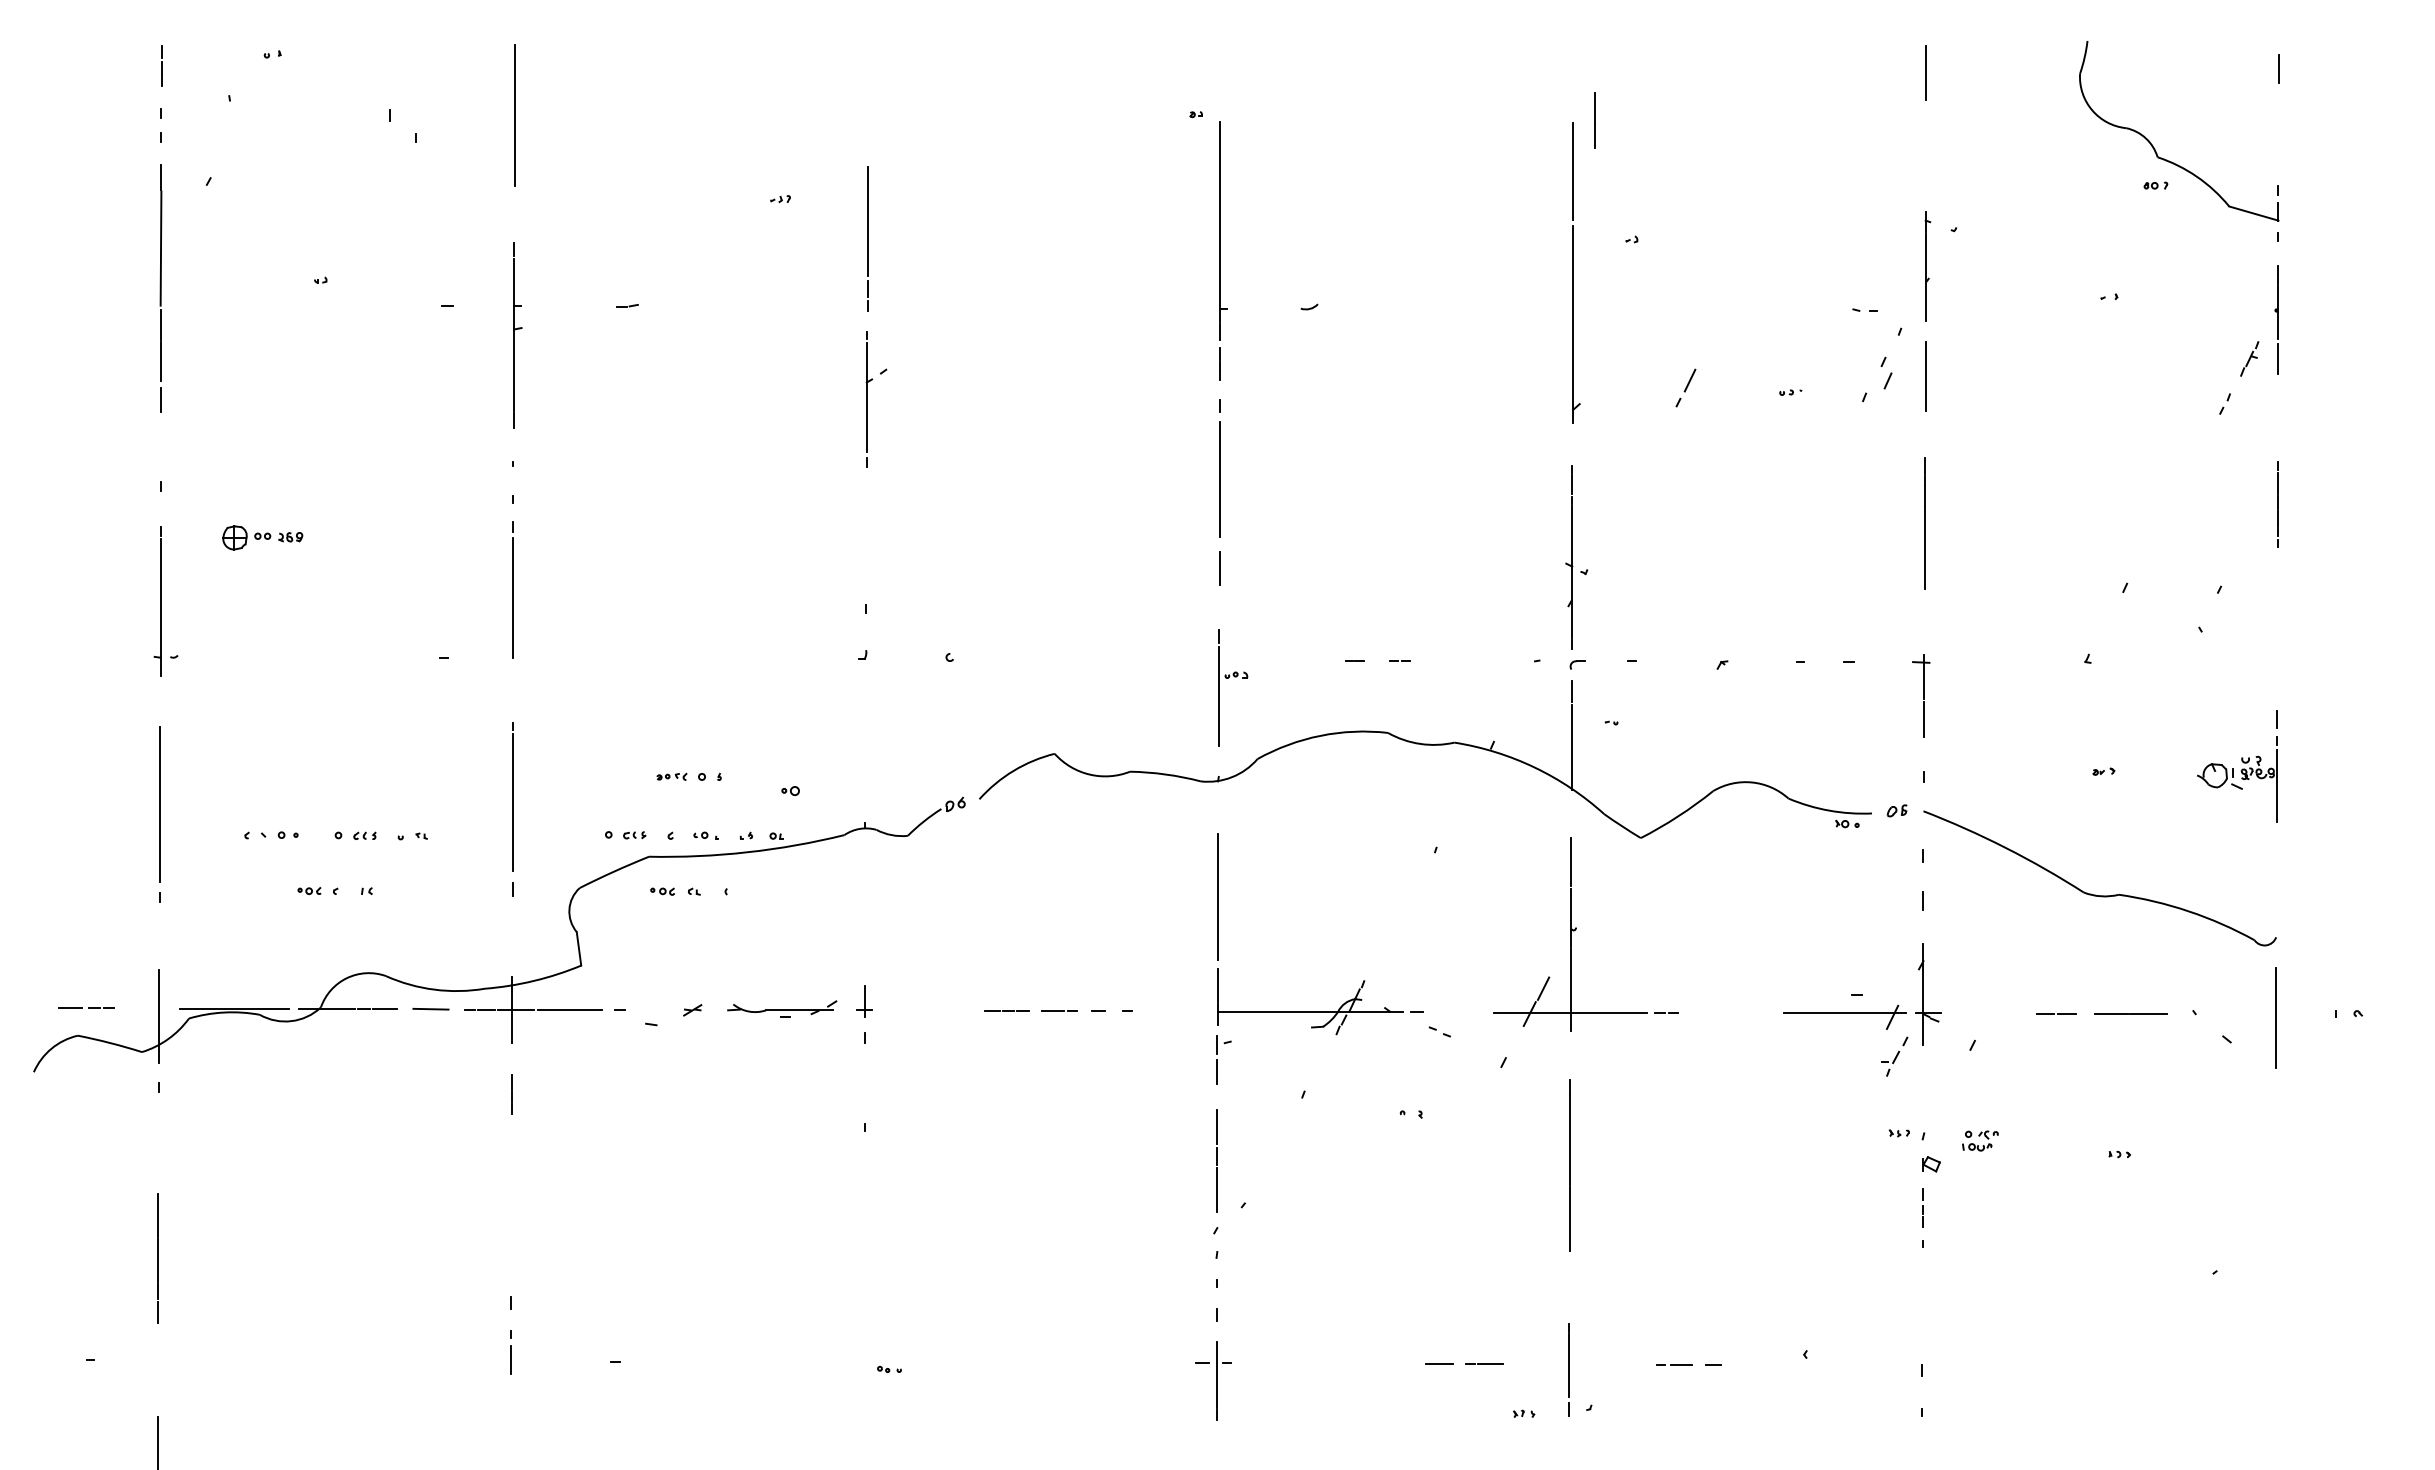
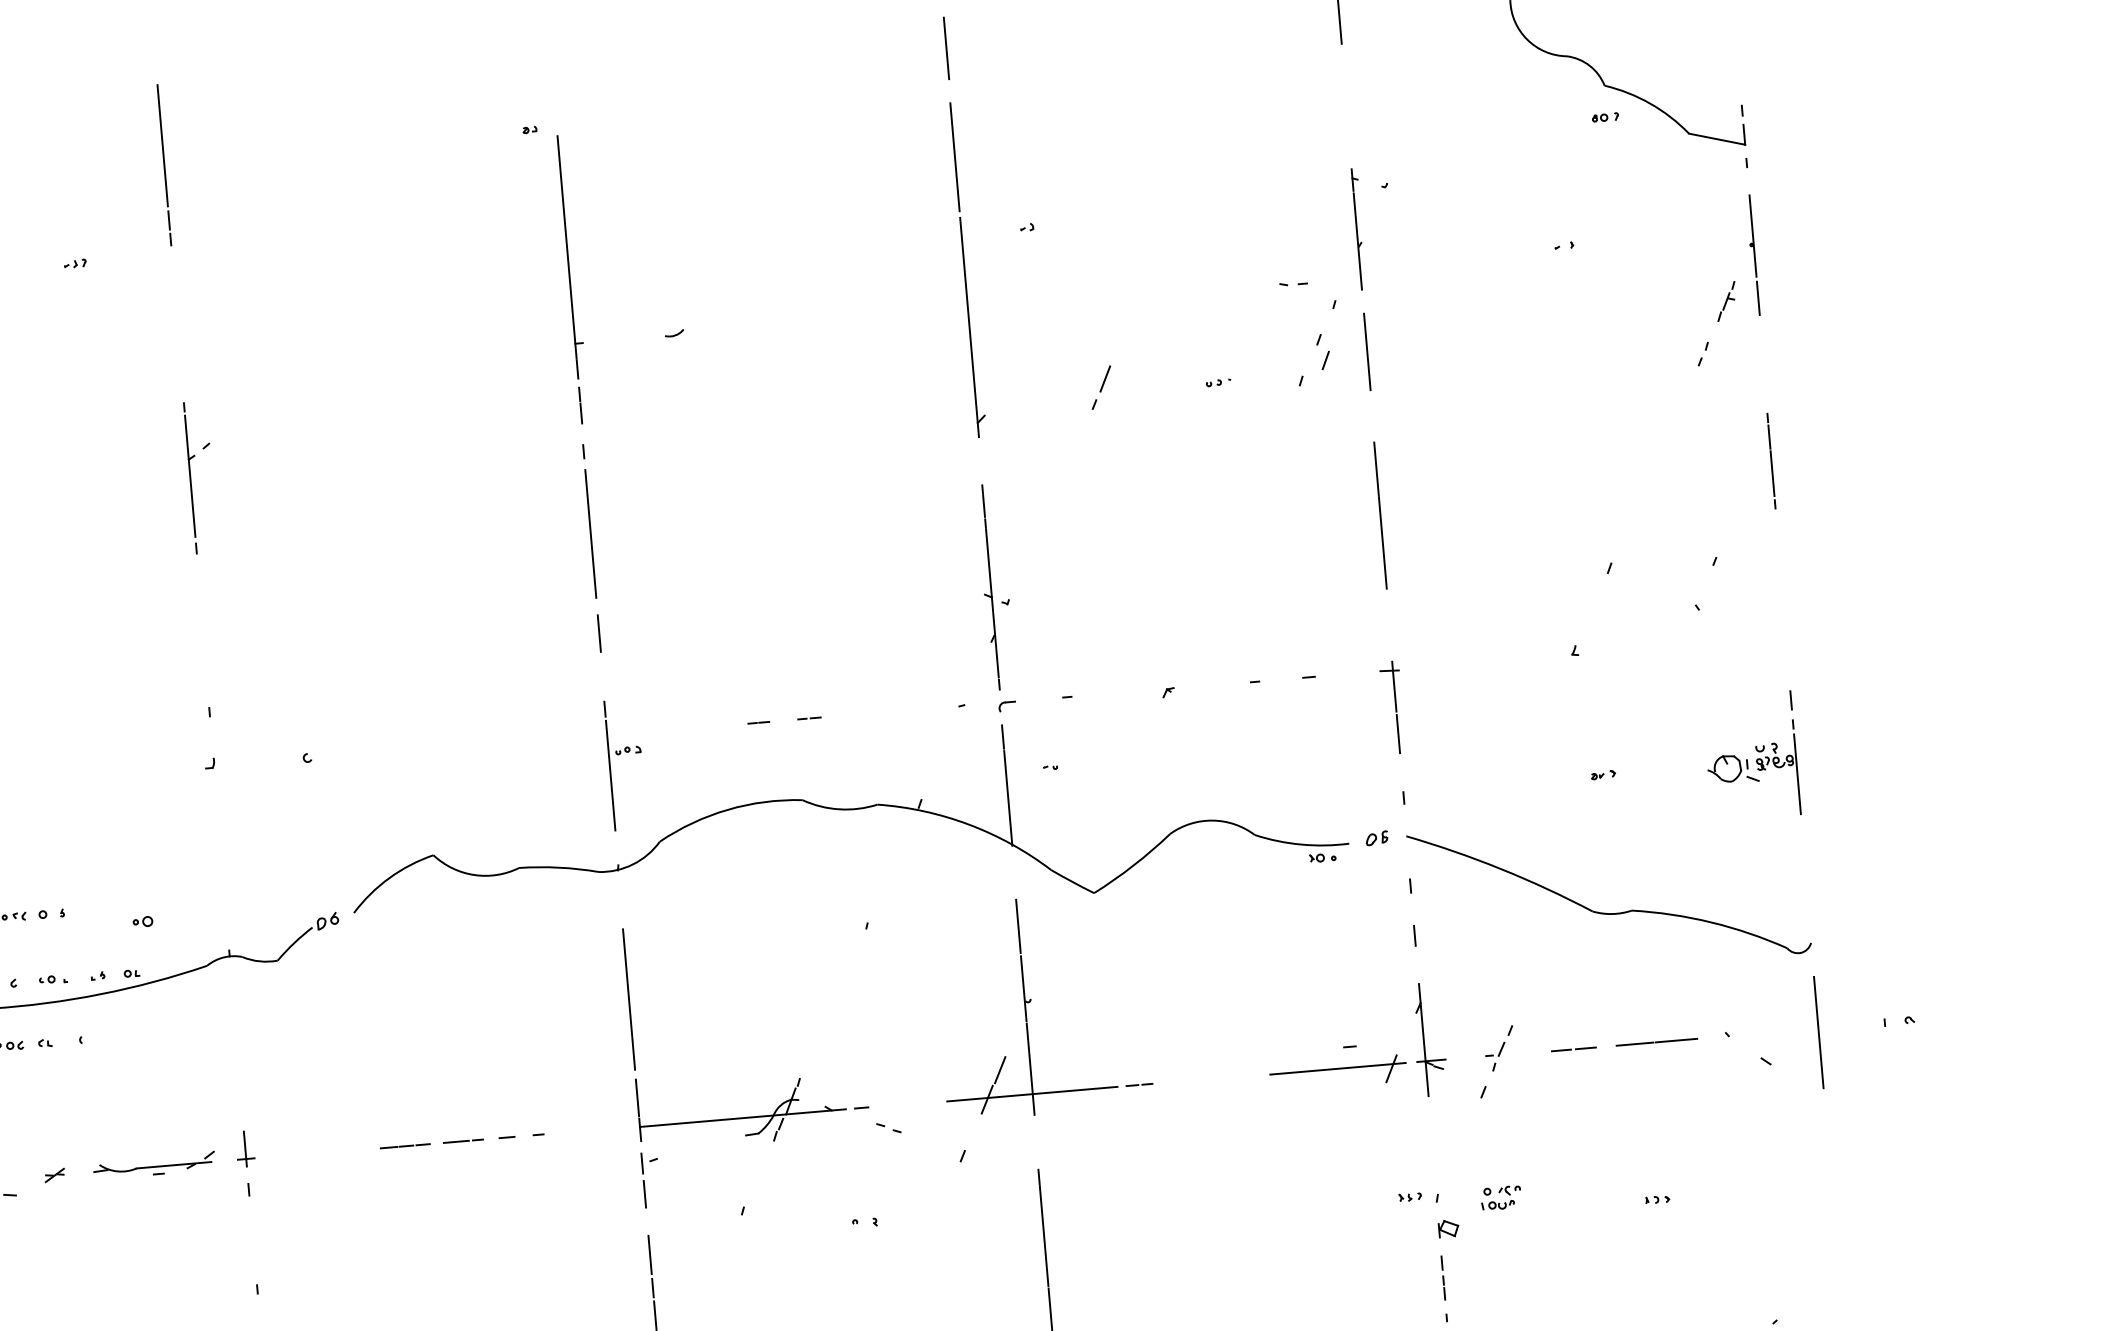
line: (1594, 120) -> (946, 48), moved
line: (867, 238) -> (164, 164), moved
part: (1894, 1056) -> (1499, 1048), moved

